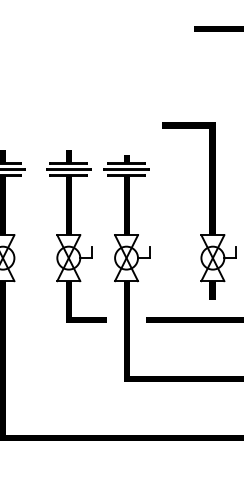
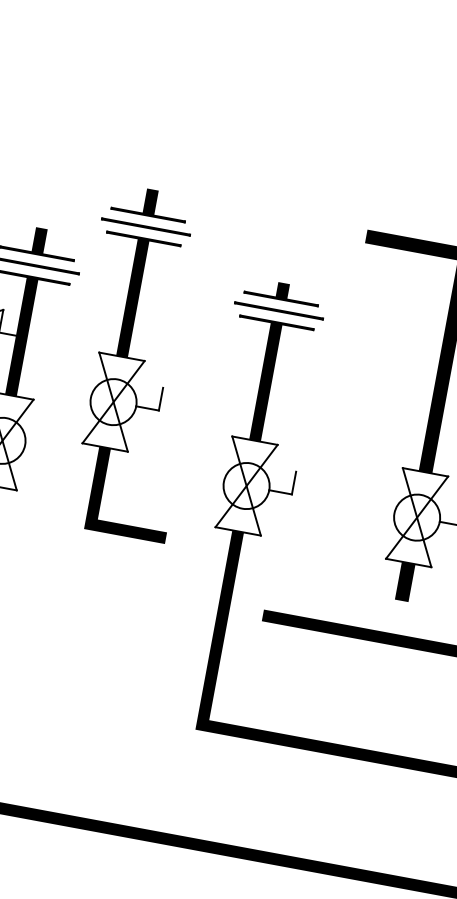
part: (76, 236) -> (136, 362), moved

